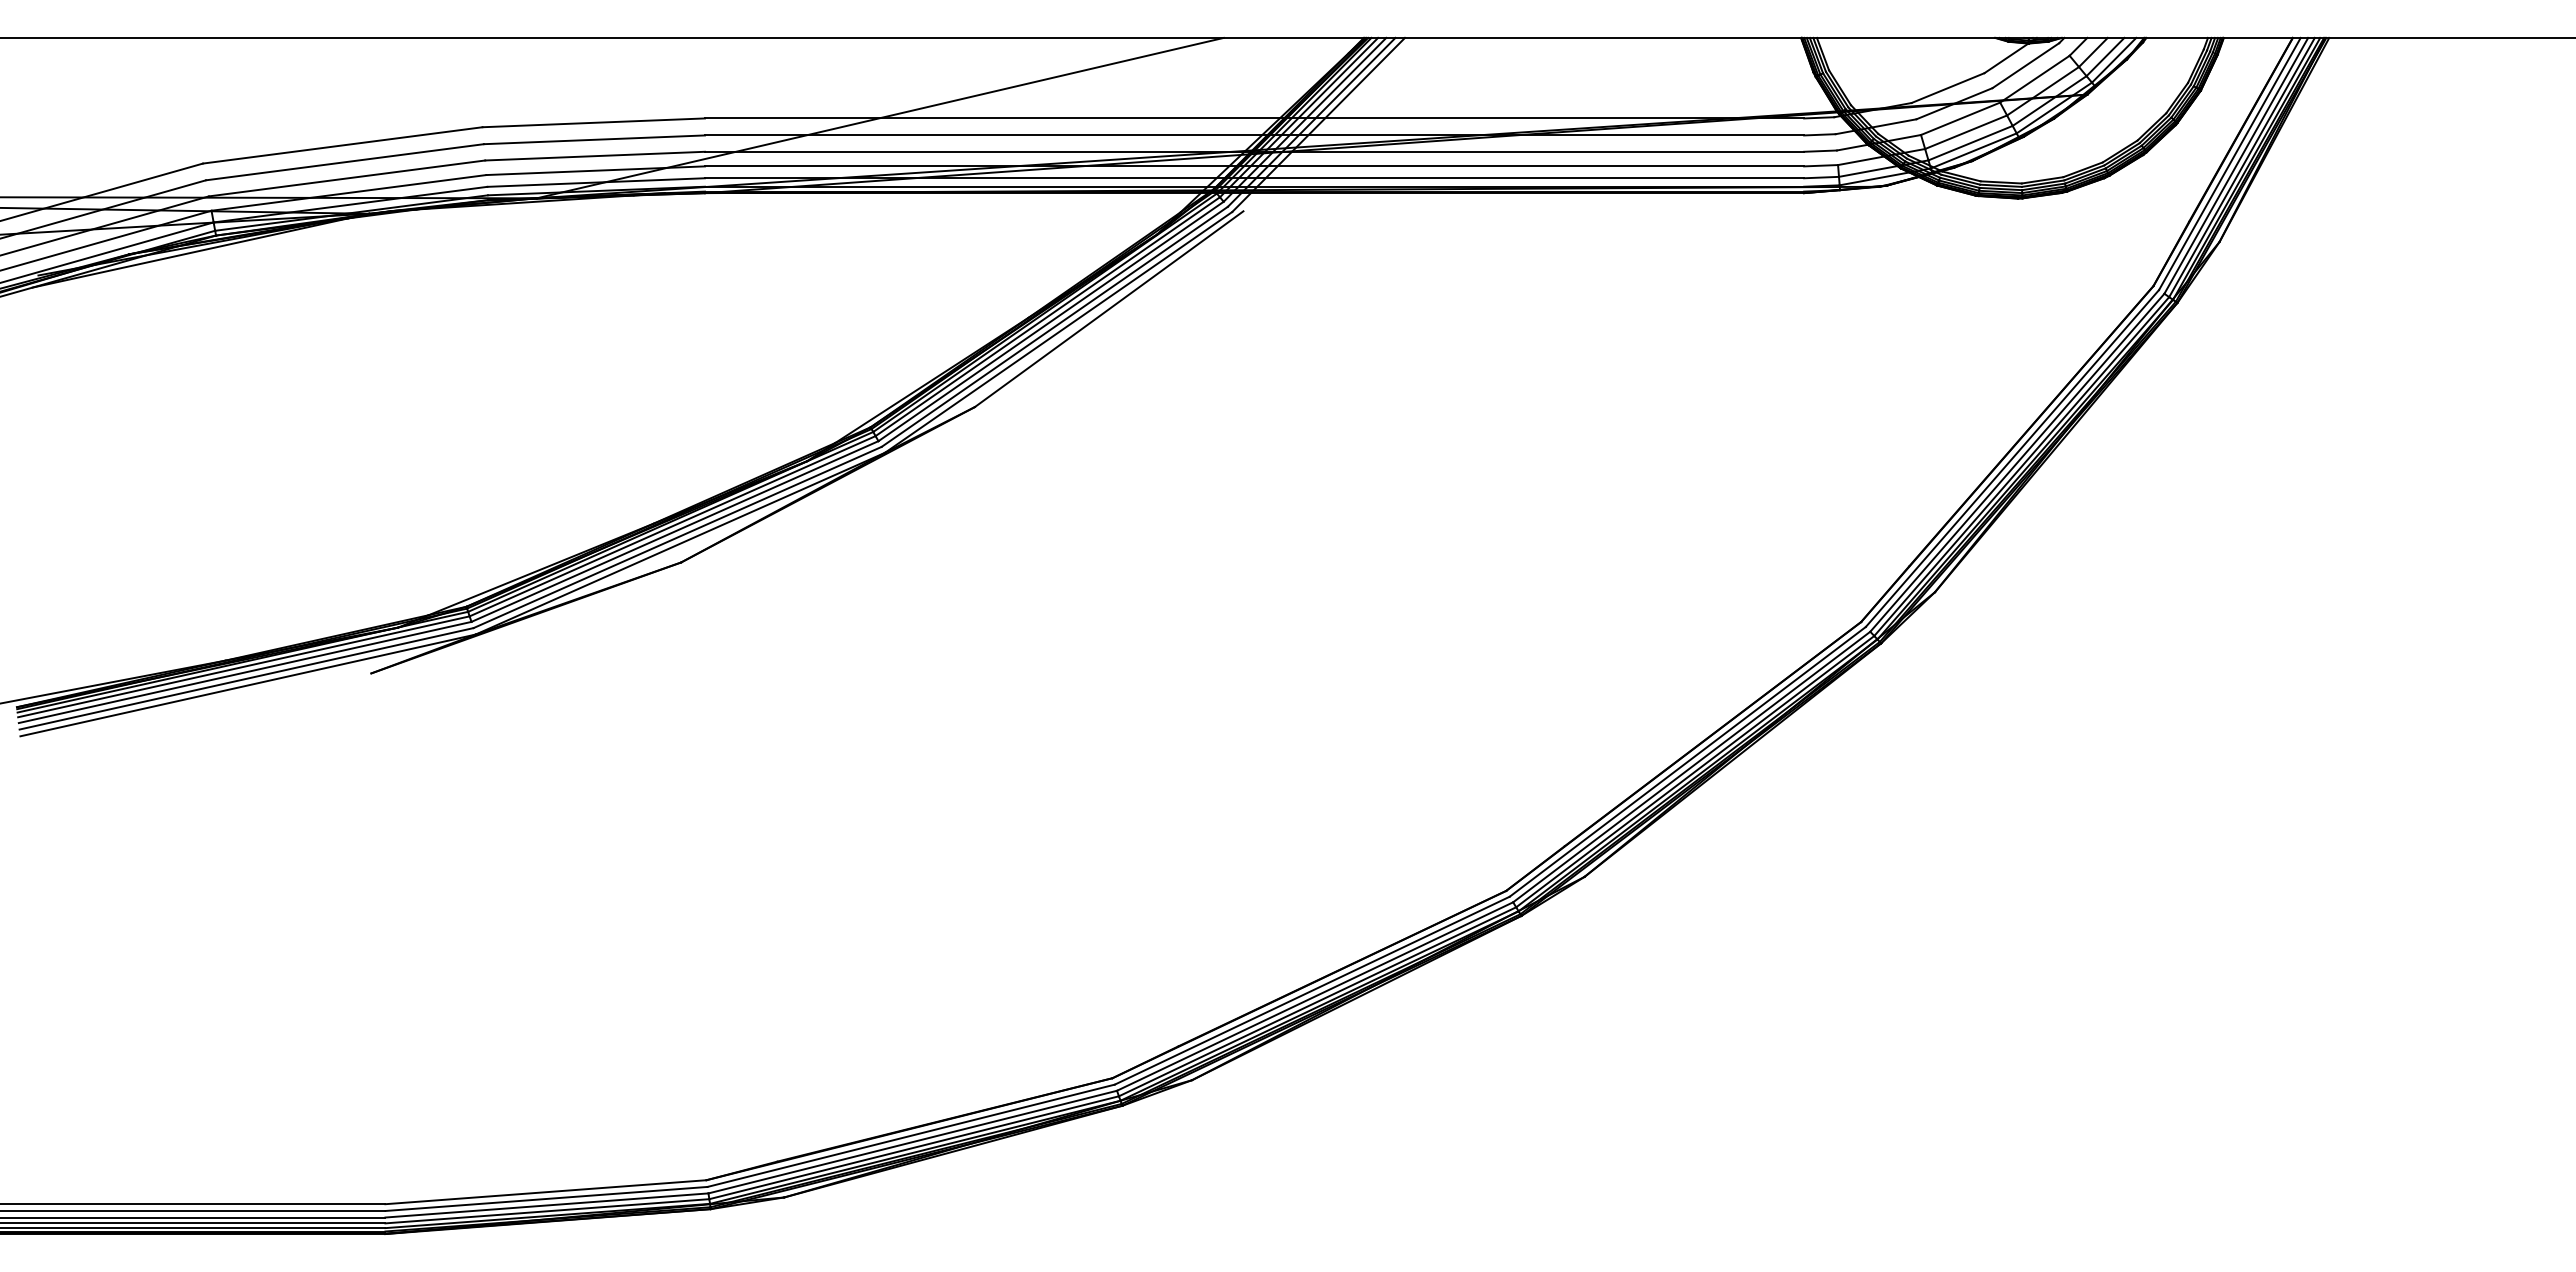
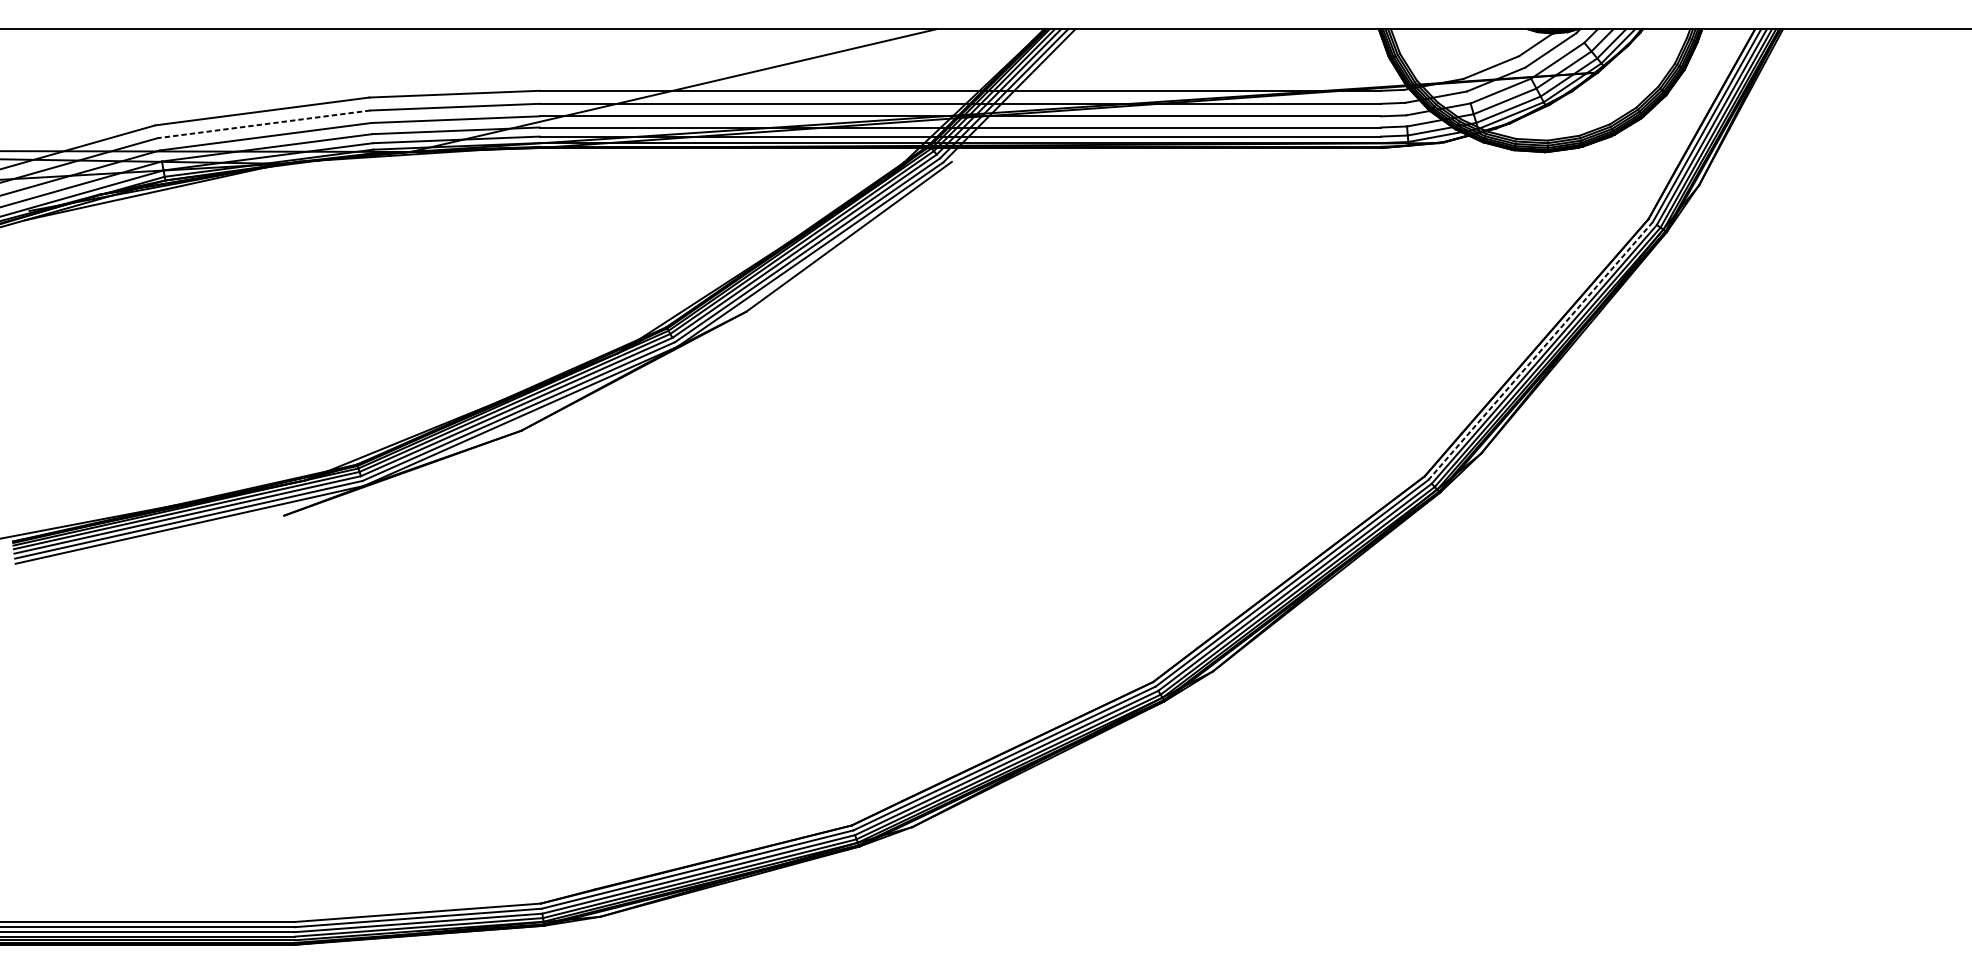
line: (344, 162) -> (263, 124), solid -> dashed
line: (2012, 458) -> (1540, 351), solid -> dashed

